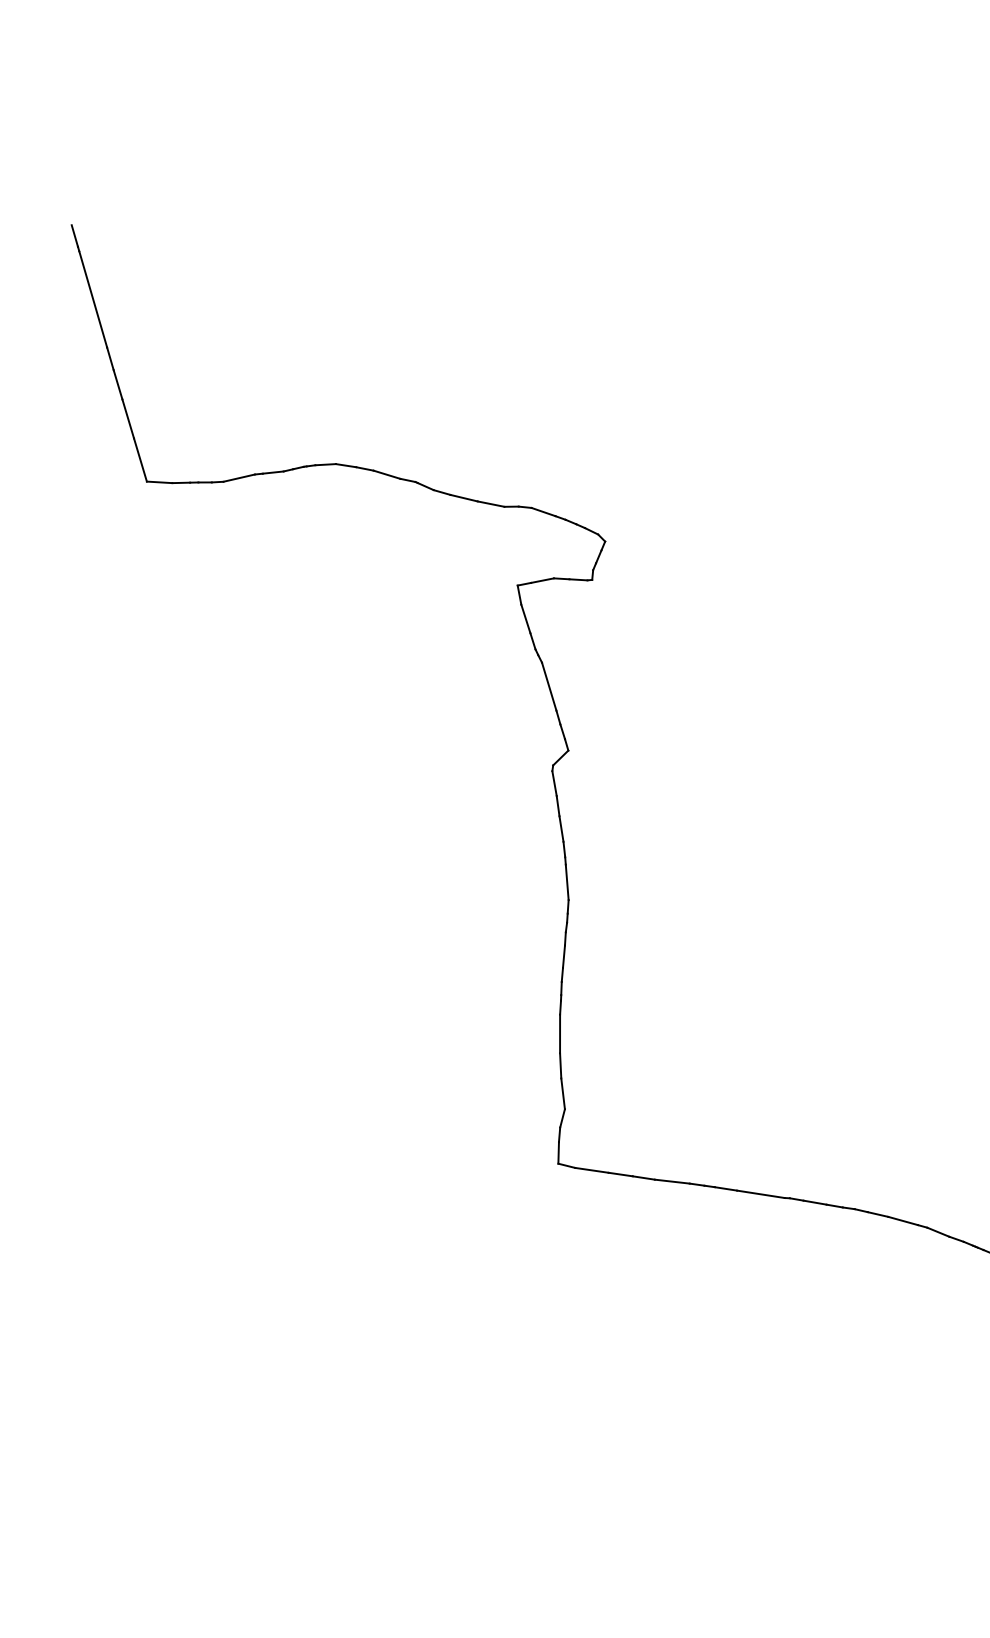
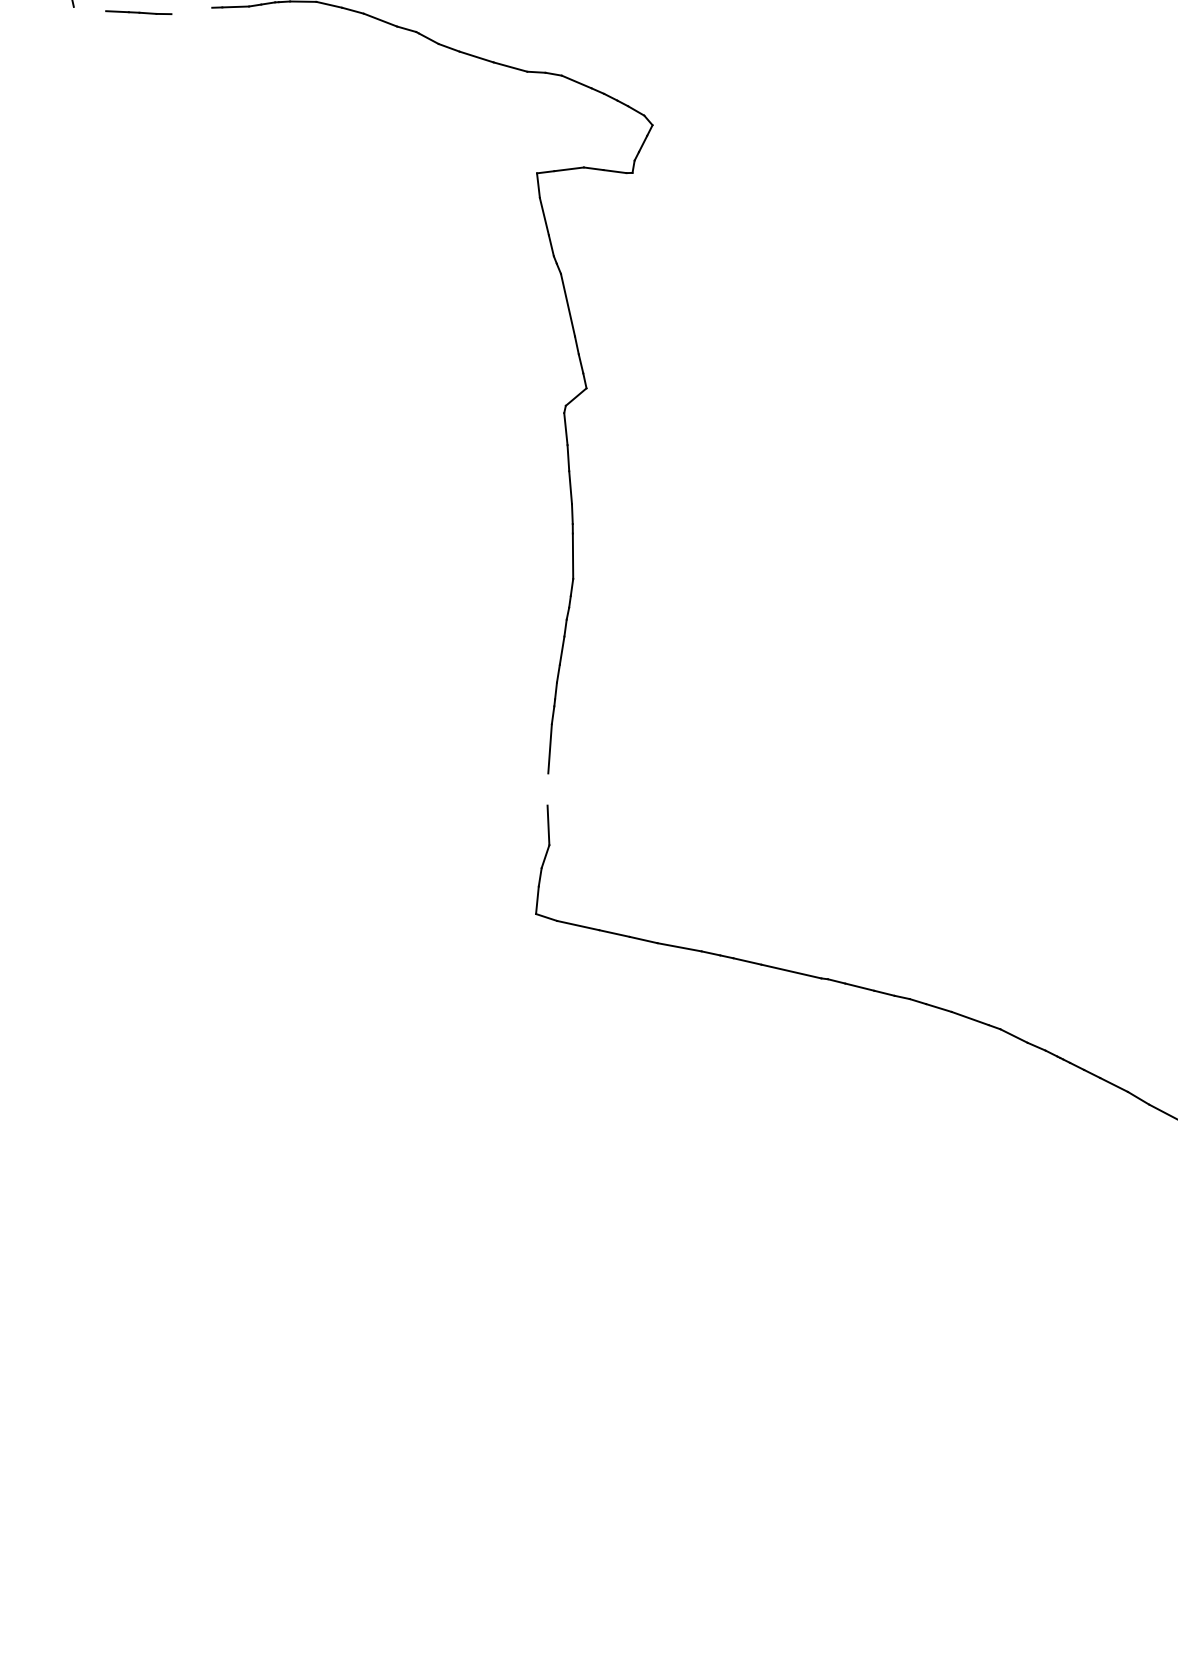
line: (238, 477) -> (190, 10), removed
line: (159, 482) -> (89, 9), removed
line: (560, 1065) -> (547, 789), removed

